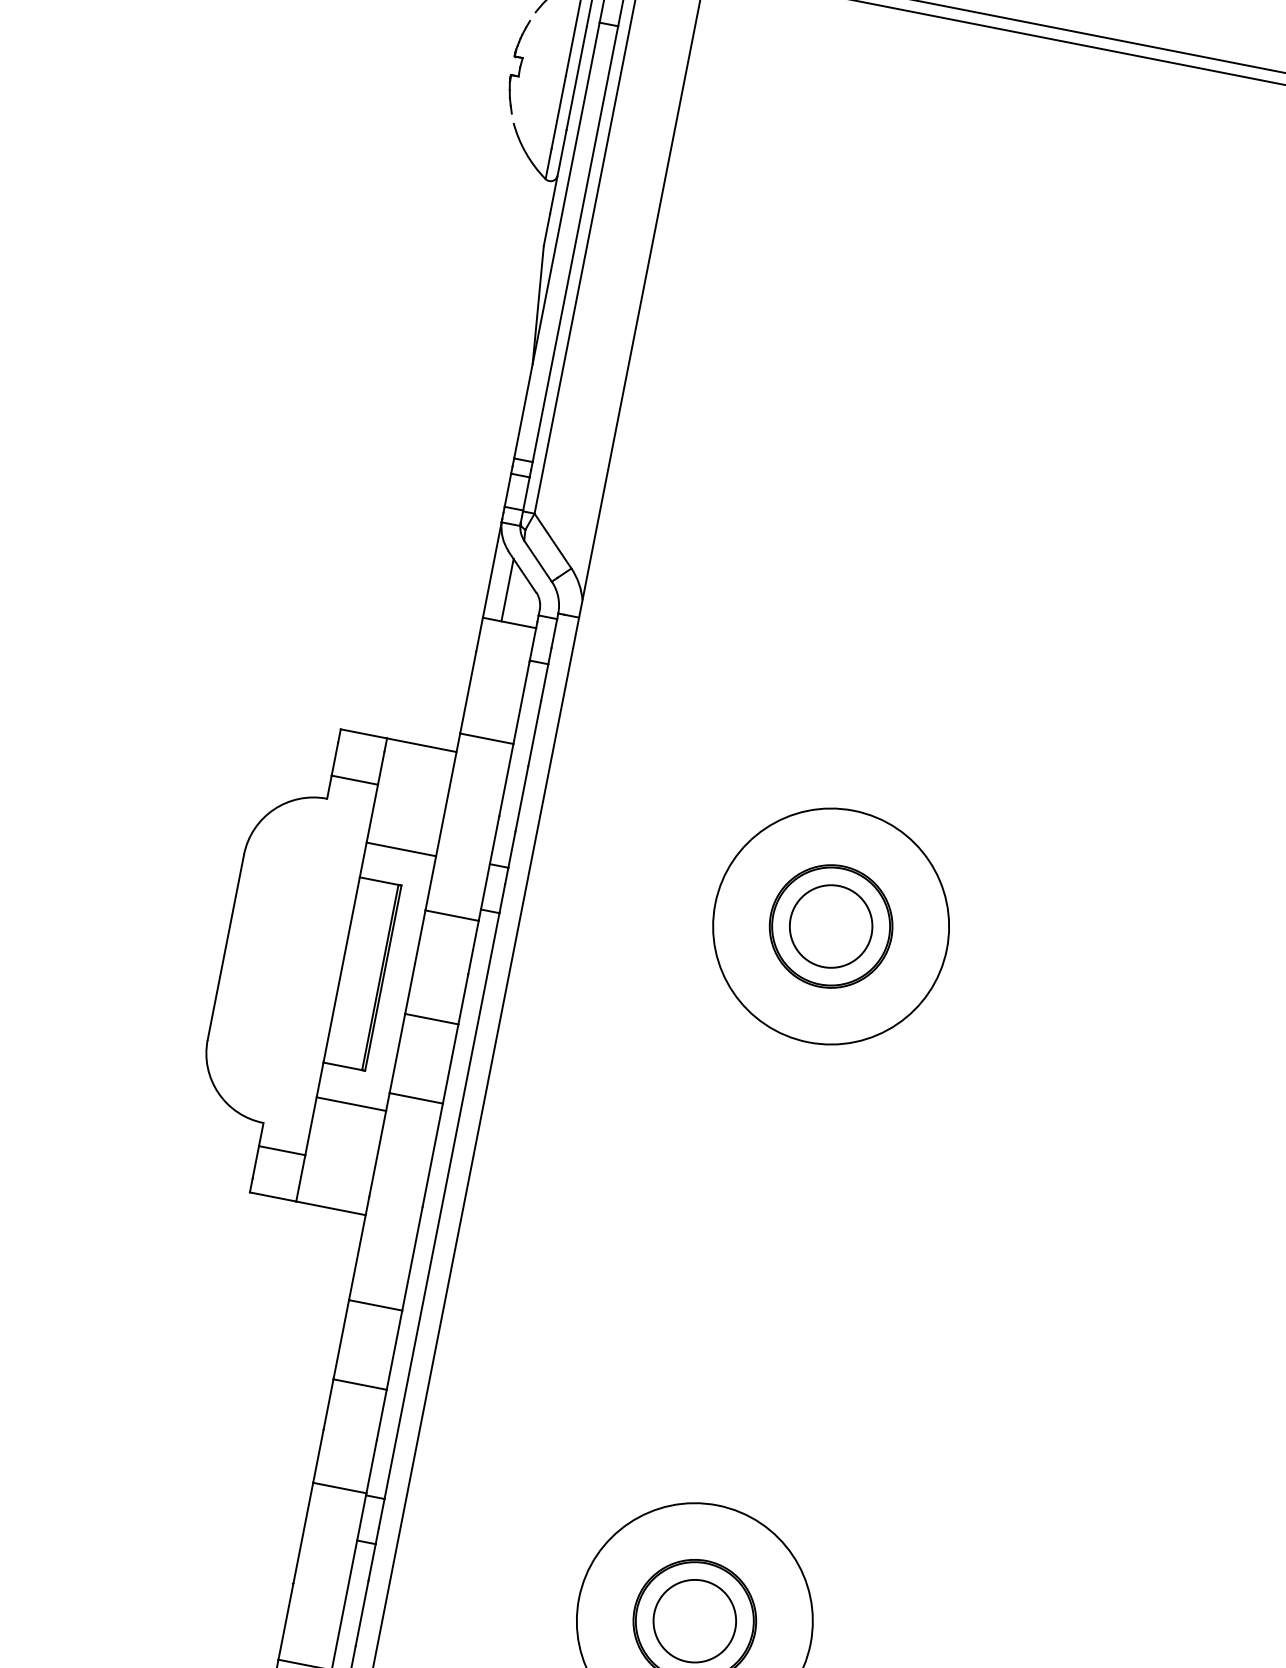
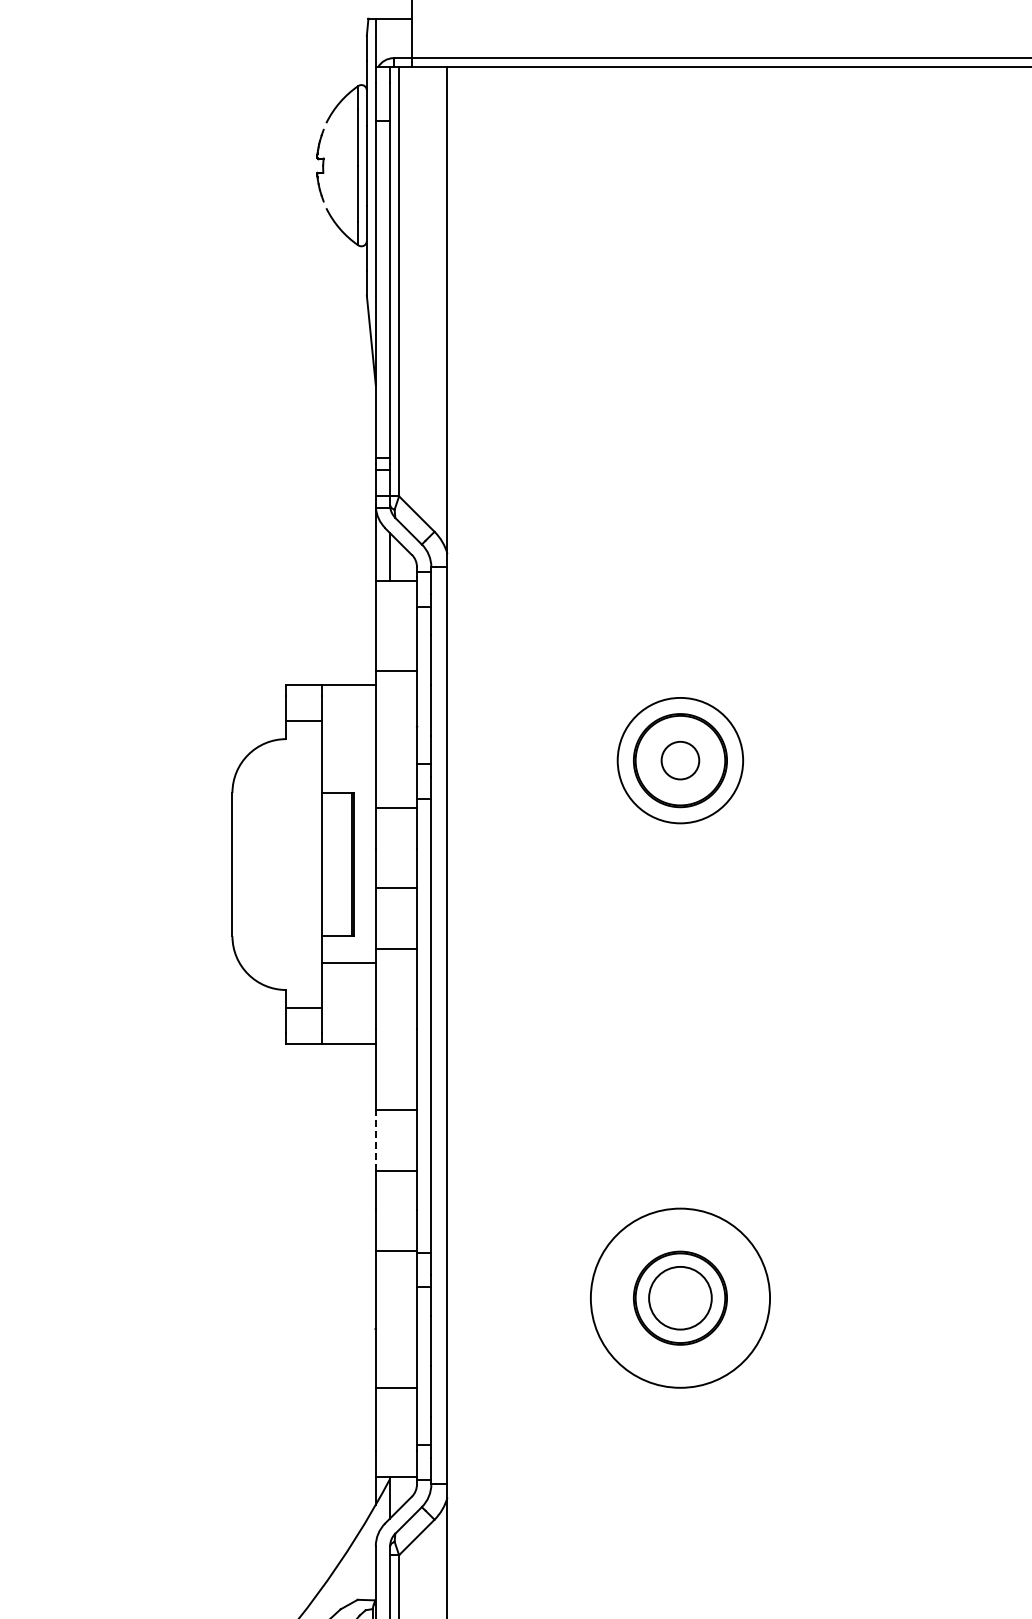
line: (400, 849) -> (348, 766), removed
circle: (831, 926) -> (680, 760), size x0.6
circle: (831, 926) -> (680, 760), size x0.7
line: (340, 1340) -> (375, 1140), solid -> dashed

